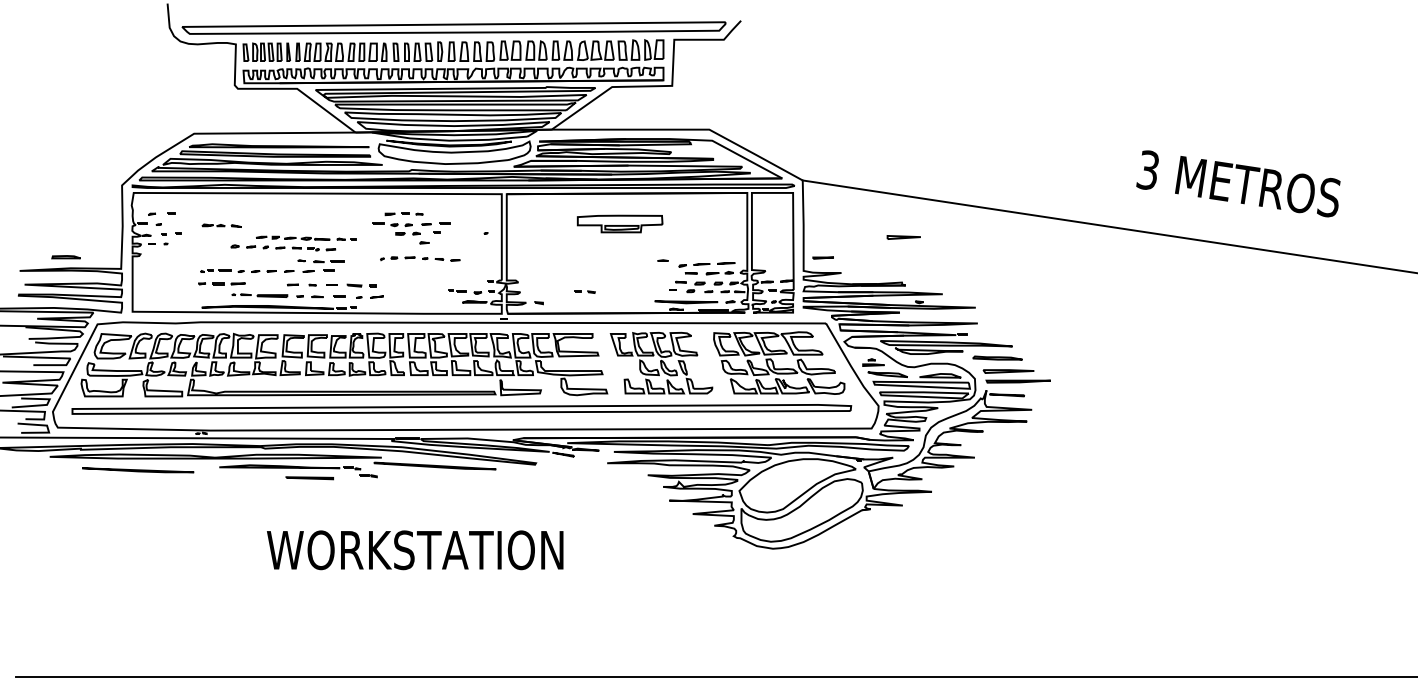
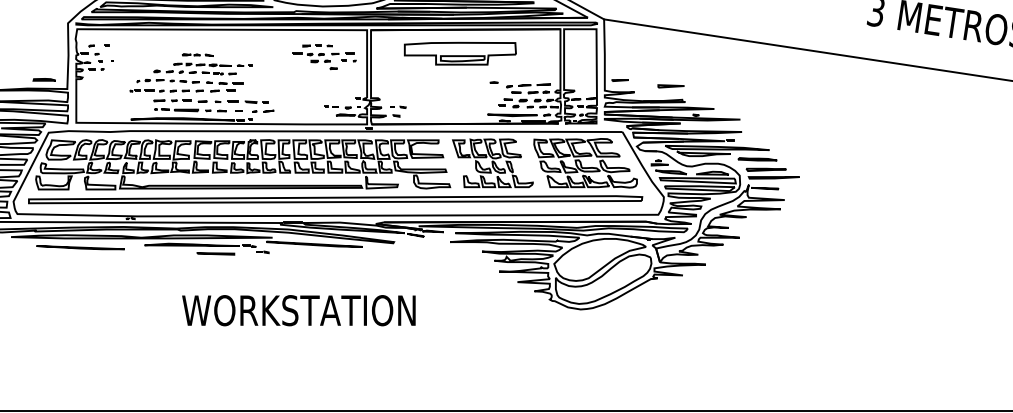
part: (619, 223) -> (459, 53), size x1.67
part: (221, 225) -> (197, 54), moved
part: (411, 228) -> (323, 57), moved
line: (903, 237) -> (670, 86), moved
line: (65, 257) -> (43, 80), moved
part: (420, 258) -> (168, 80), moved
line: (212, 283) -> (182, 100), moved
part: (584, 291) -> (397, 106), moved

